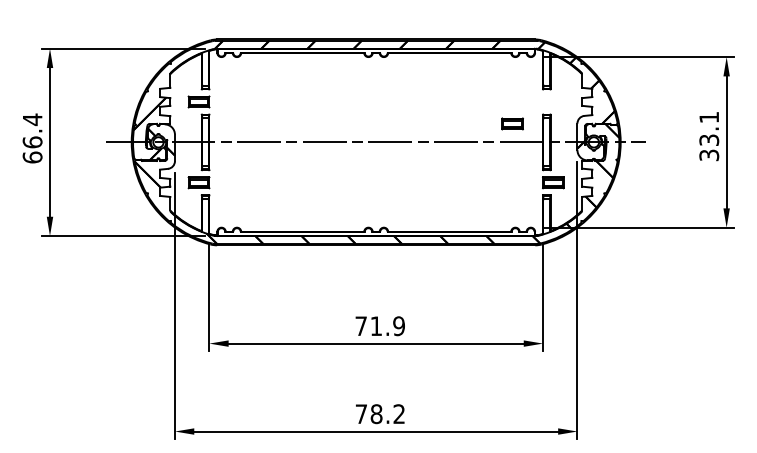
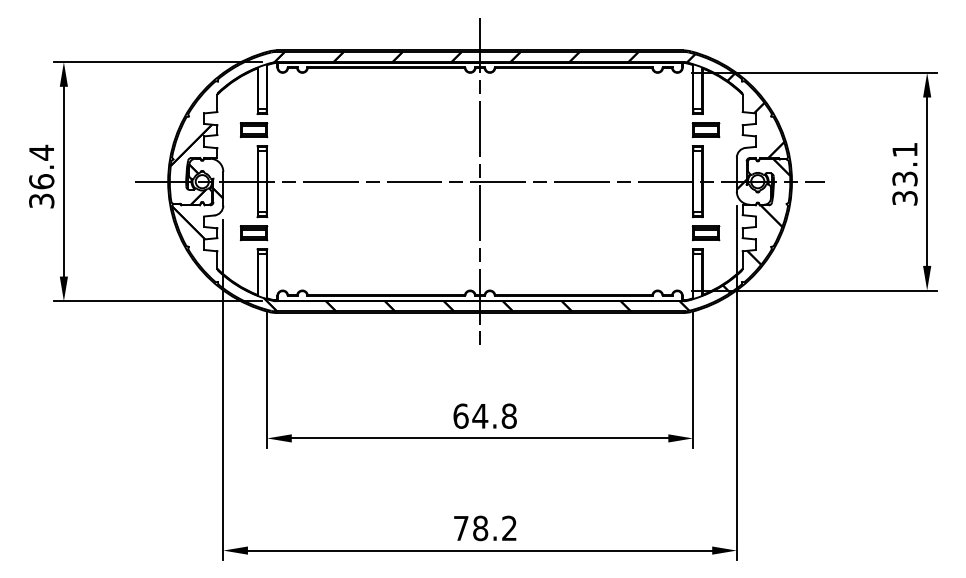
part: (512, 124) -> (705, 130), moved
line: (376, 142) -> (480, 181), added
text: (32, 157) -> (41, 200), 66.4 -> 36.4
text: (379, 325) -> (484, 415), 71.9 -> 64.8

